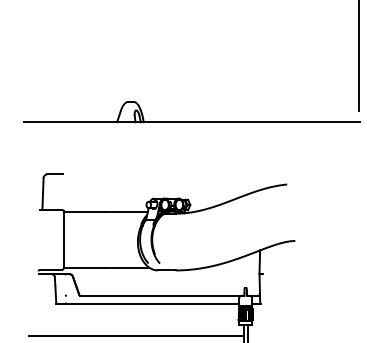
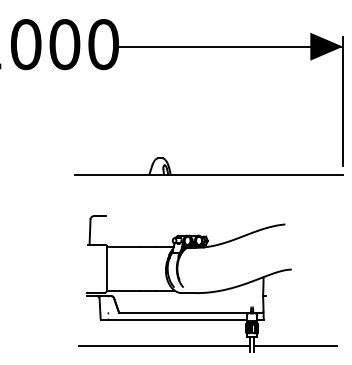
line: (299, 335) -> (295, 345), added

